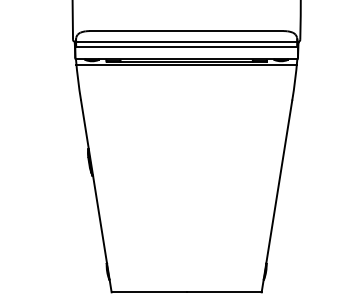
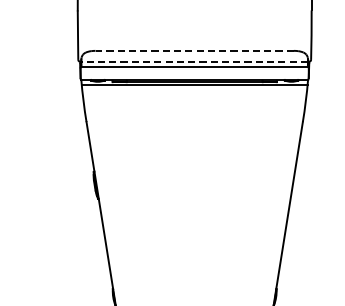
line: (186, 31) -> (194, 51), solid -> dashed
line: (185, 41) -> (193, 61), solid -> dashed

